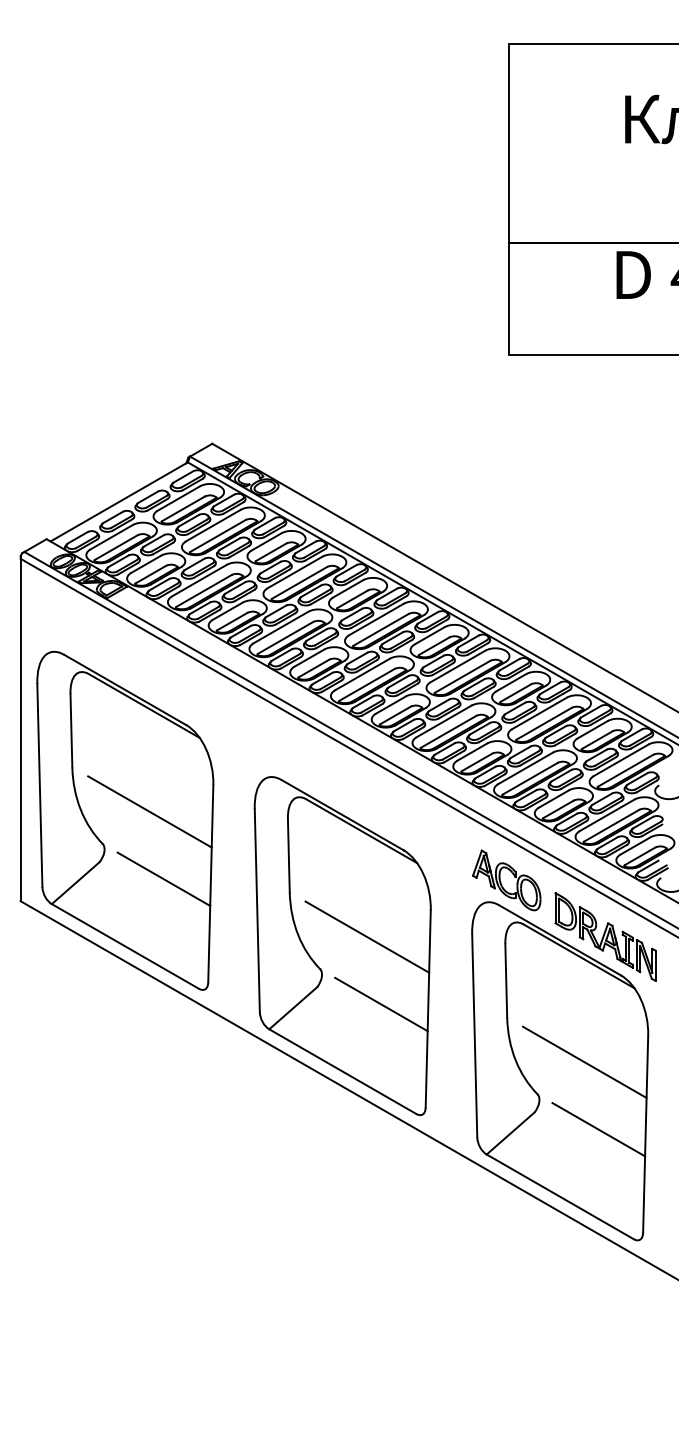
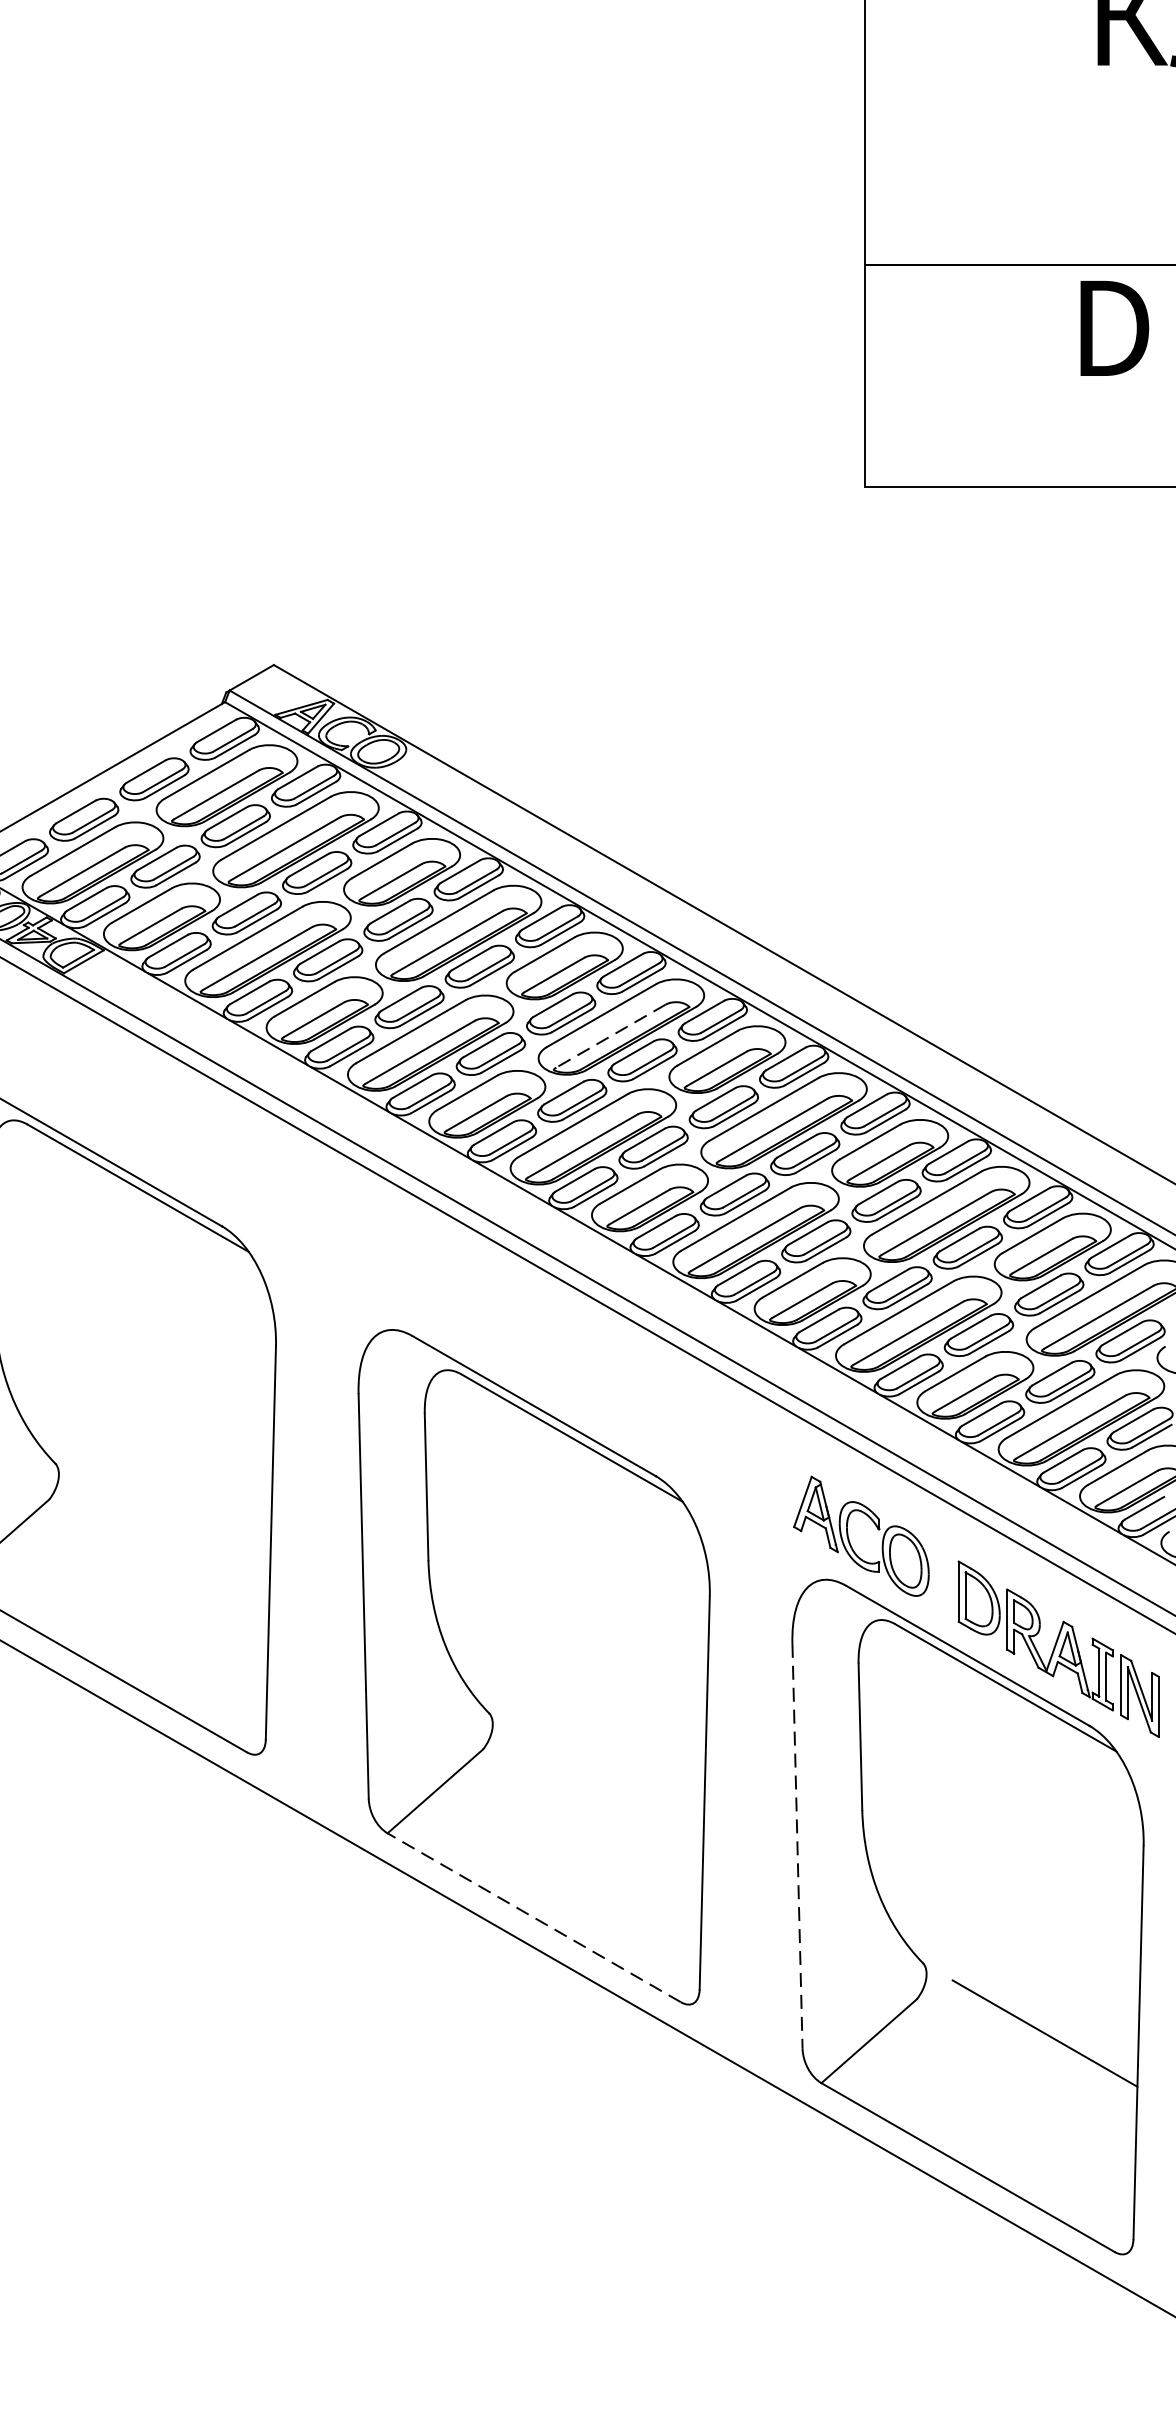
line: (381, 629) -> (611, 1035), solid -> dashed
line: (149, 811) -> (148, 1398), removed
line: (163, 878) -> (176, 1532), removed
line: (367, 936) -> (583, 1648), removed
line: (381, 1004) -> (611, 1783), removed
line: (474, 1036) -> (797, 1847), solid -> dashed
line: (584, 1061) -> (1016, 1897), removed
line: (342, 1071) -> (533, 1917), solid -> dashed

